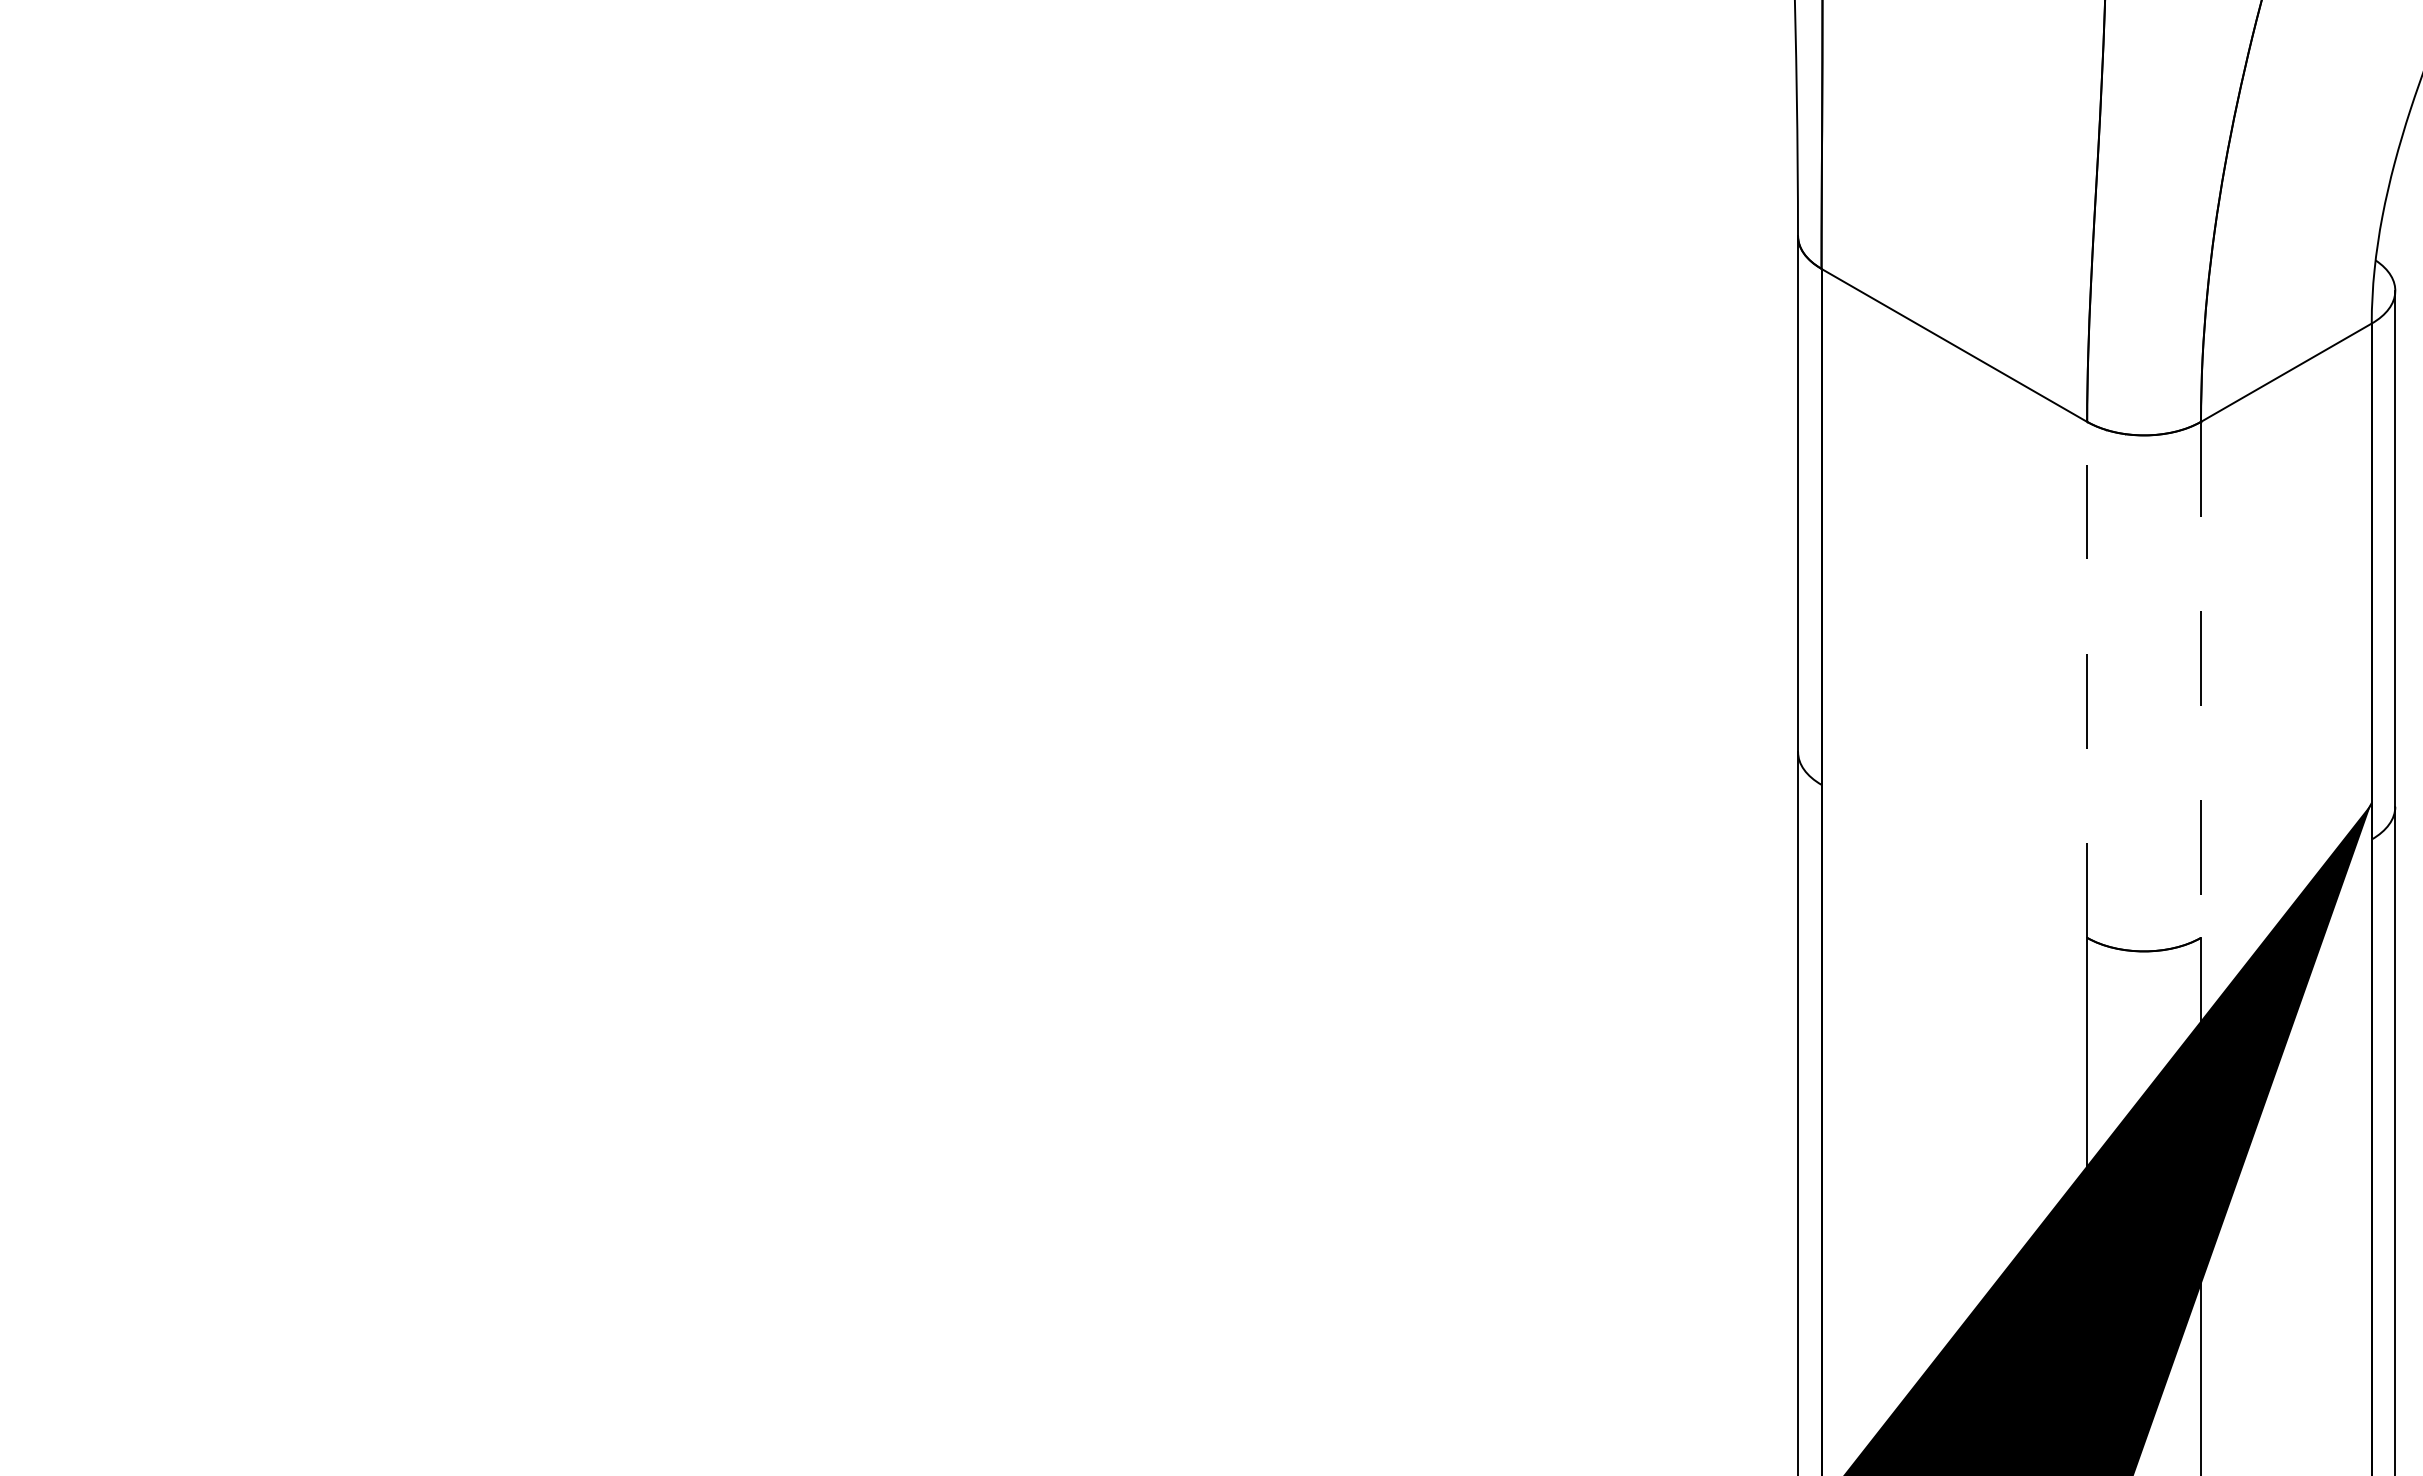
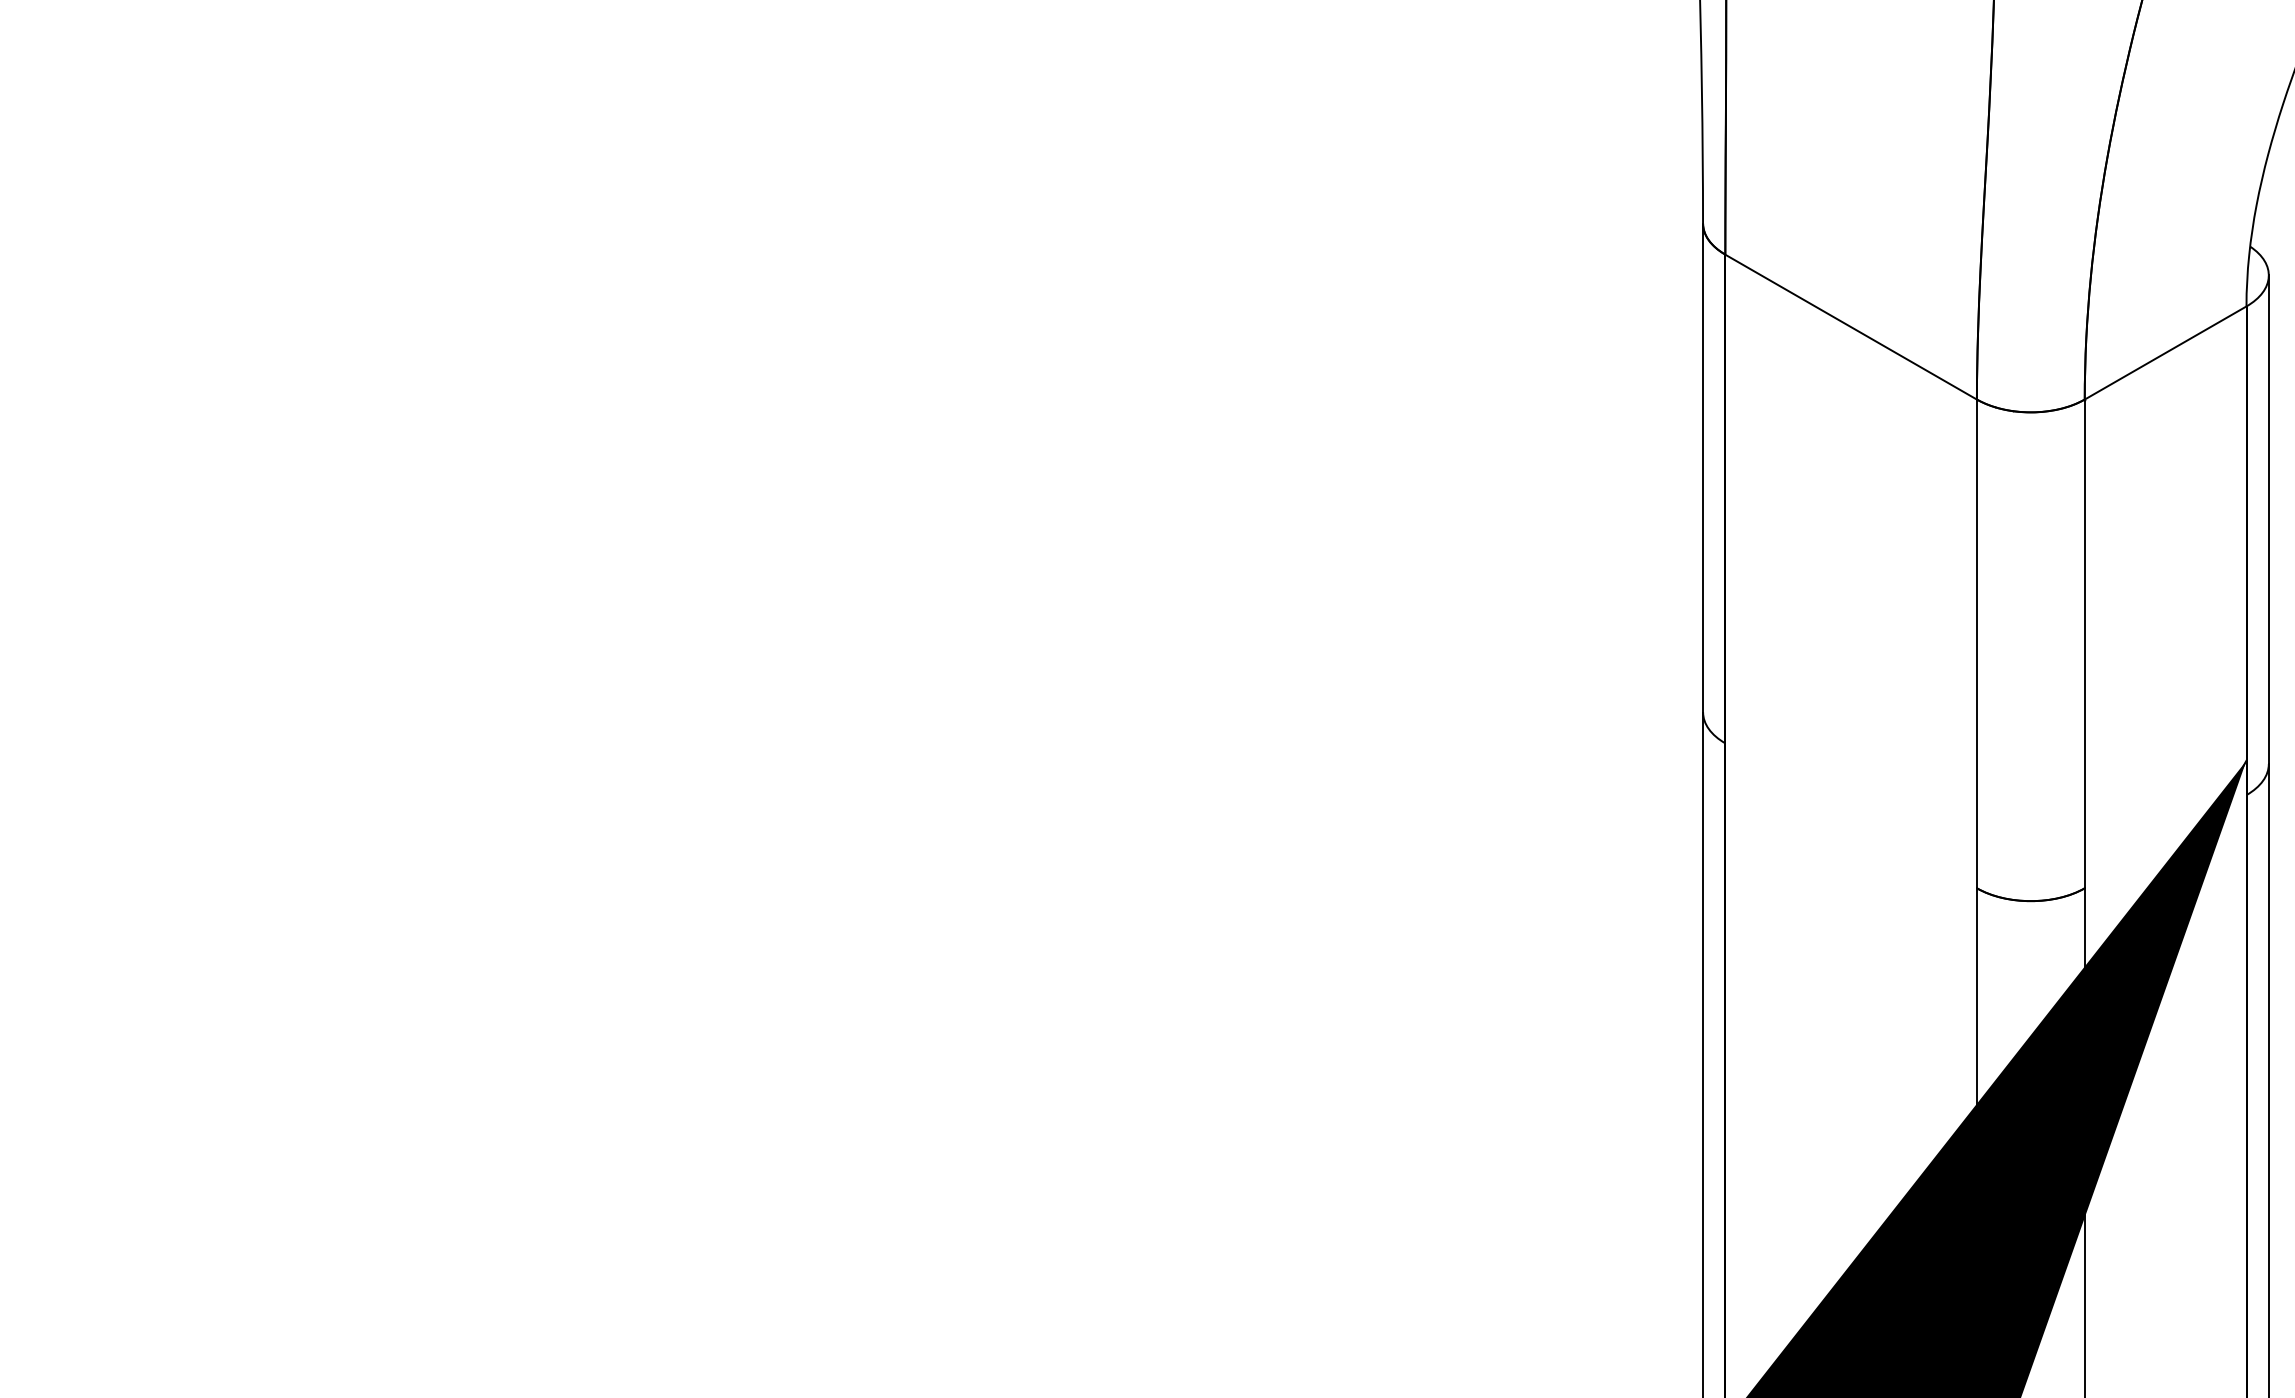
line: (2087, 679) -> (1977, 643), dashed -> solid
line: (2201, 679) -> (2085, 643), dashed -> solid

